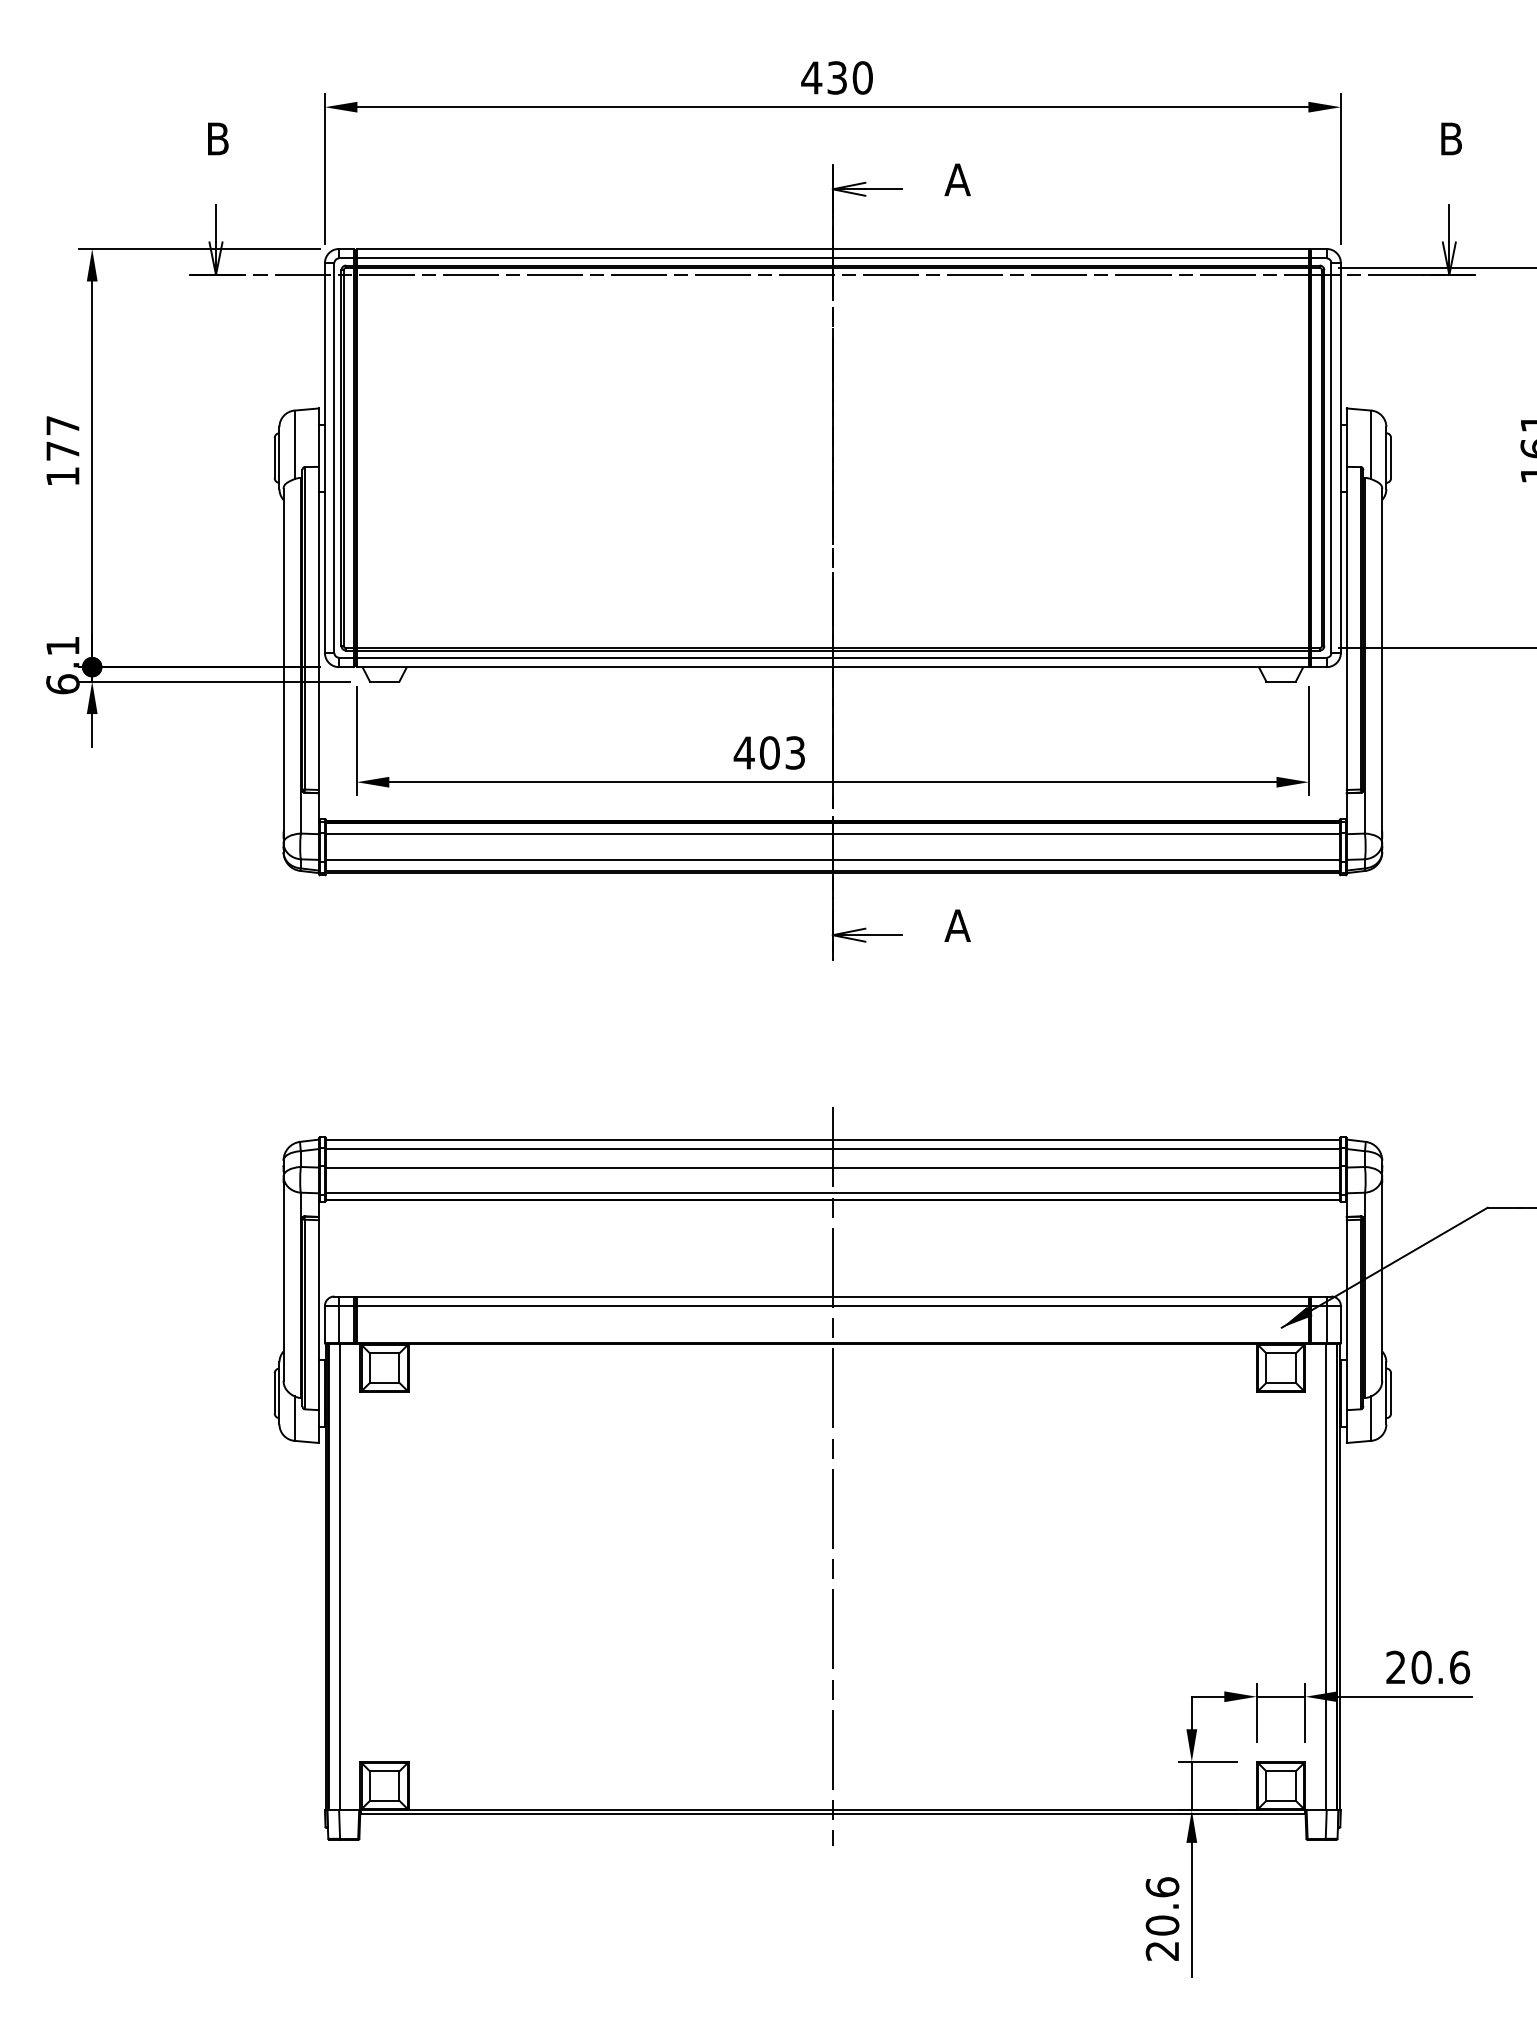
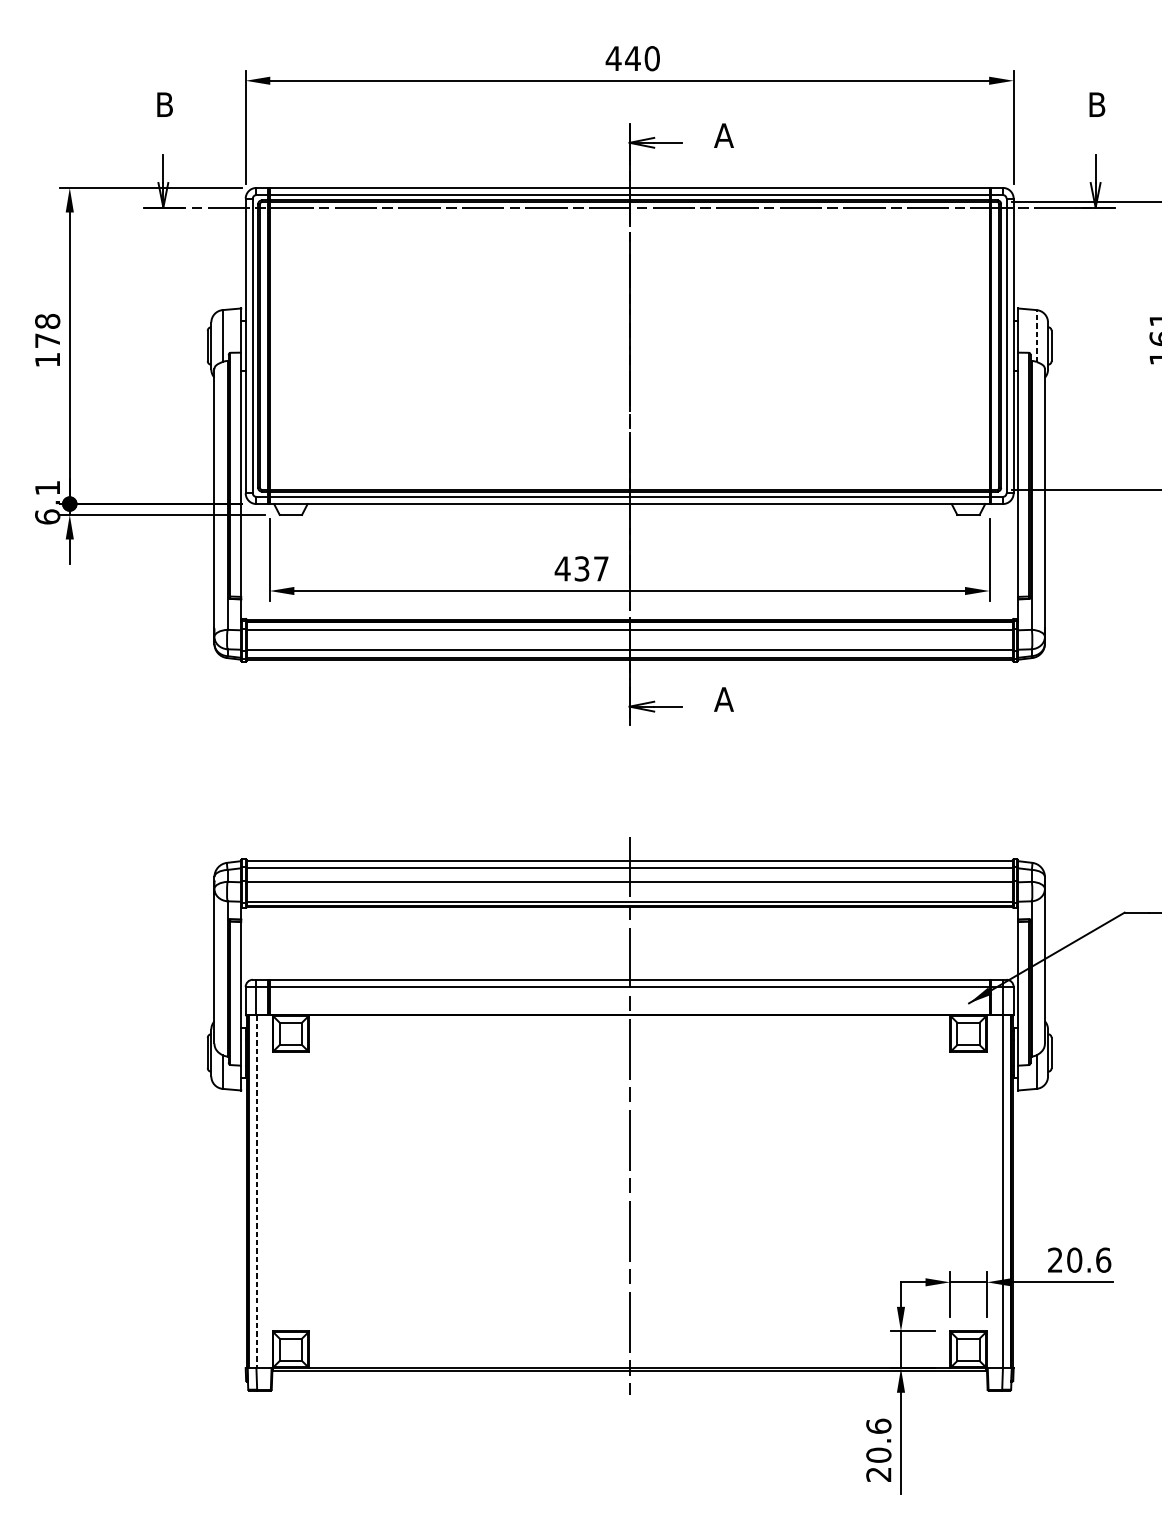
text: (836, 77) -> (632, 58), 430 -> 440
text: (62, 425) -> (47, 321), 177 -> 178
line: (1371, 444) -> (1036, 335), solid -> dashed
text: (781, 752) -> (590, 568), 403 -> 437
line: (339, 1577) -> (256, 1192), solid -> dashed

